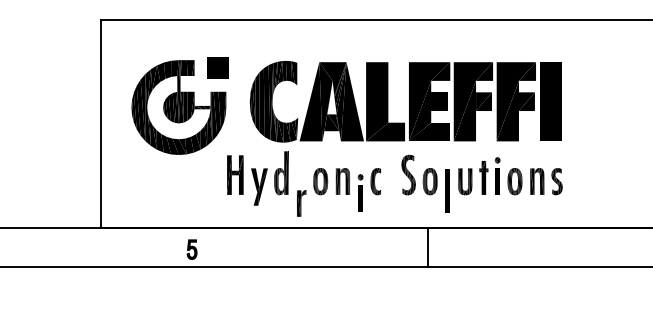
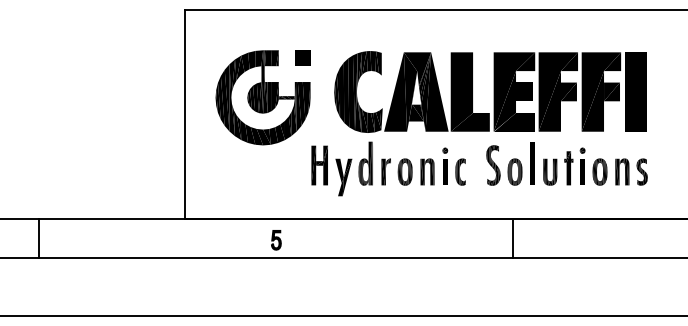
part: (218, 67) -> (302, 57), size x0.71
line: (447, 191) -> (532, 163), moved
part: (360, 192) -> (445, 165), moved
part: (300, 203) -> (385, 171), moved

